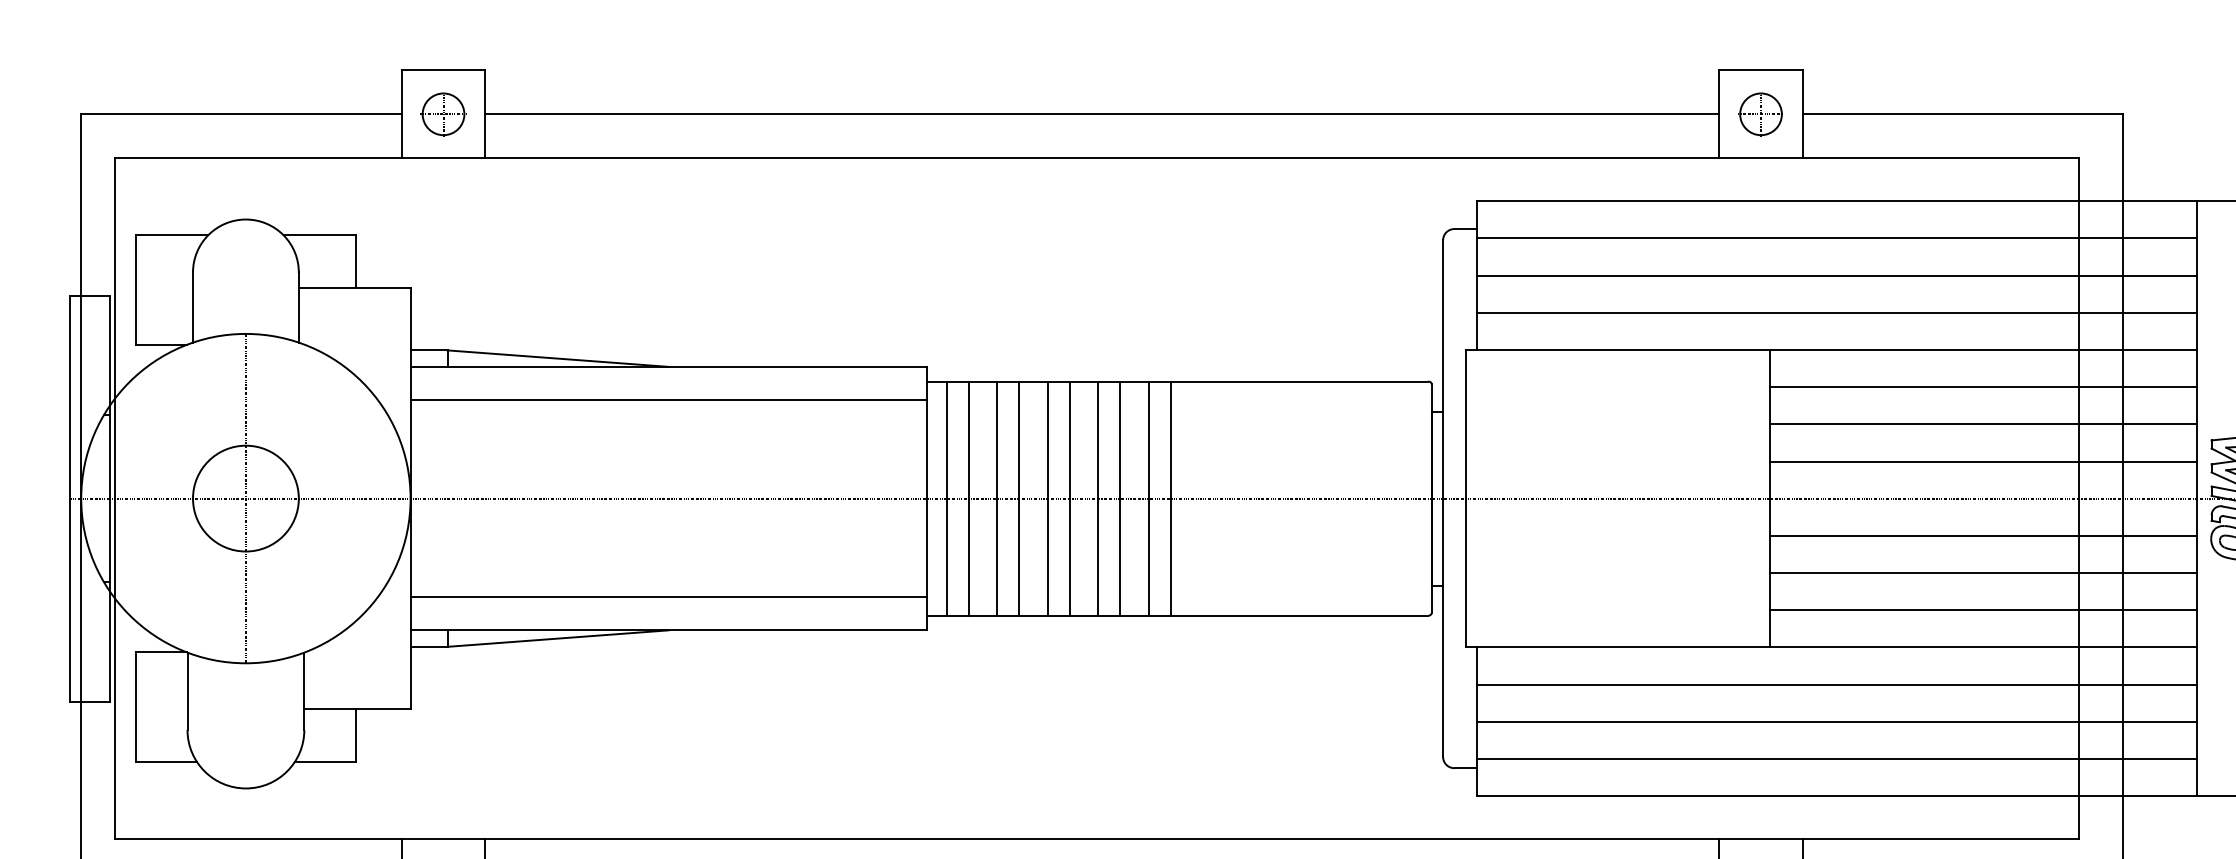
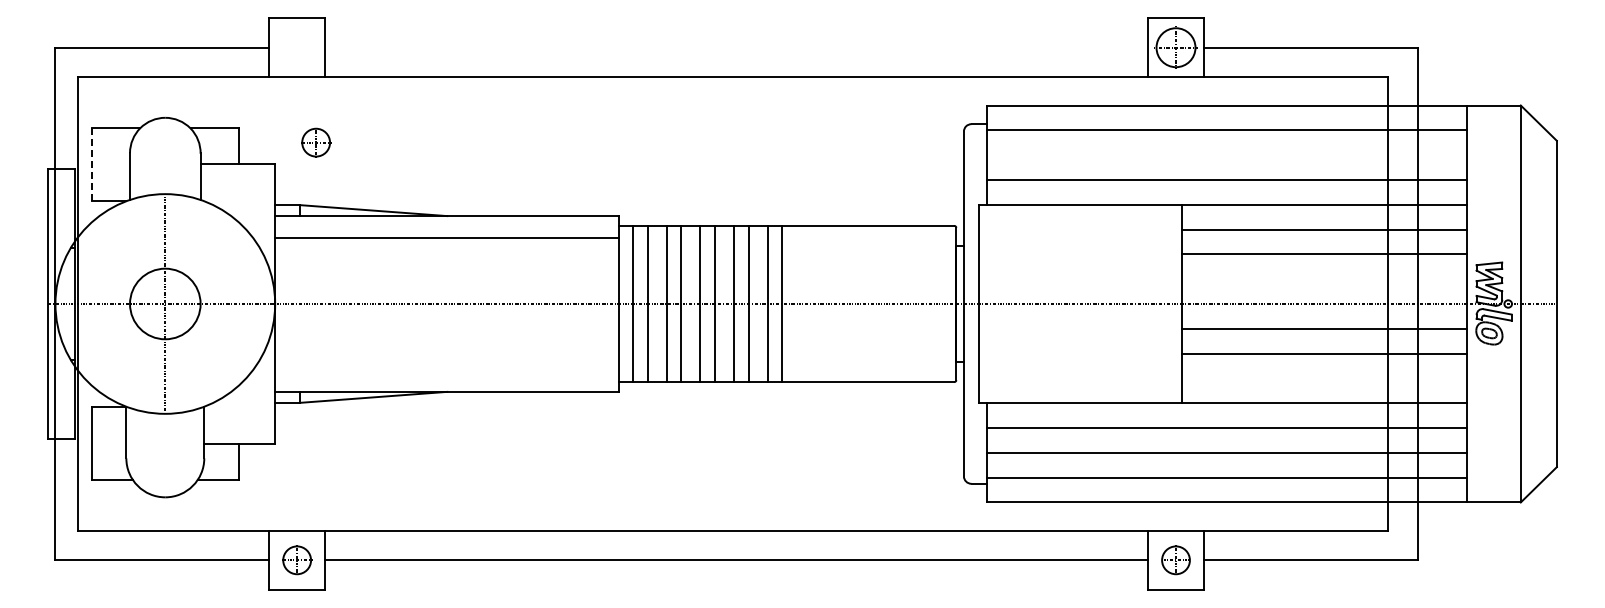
part: (444, 114) -> (316, 142), moved
line: (1102, 114) -> (736, 47), removed
part: (1760, 114) -> (1175, 47), size x1.4
line: (1836, 276) -> (1226, 155), removed
line: (136, 289) -> (92, 164), solid -> dashed
line: (1982, 461) -> (1323, 279), removed
line: (668, 596) -> (447, 369), removed
line: (1982, 610) -> (1323, 378), removed

